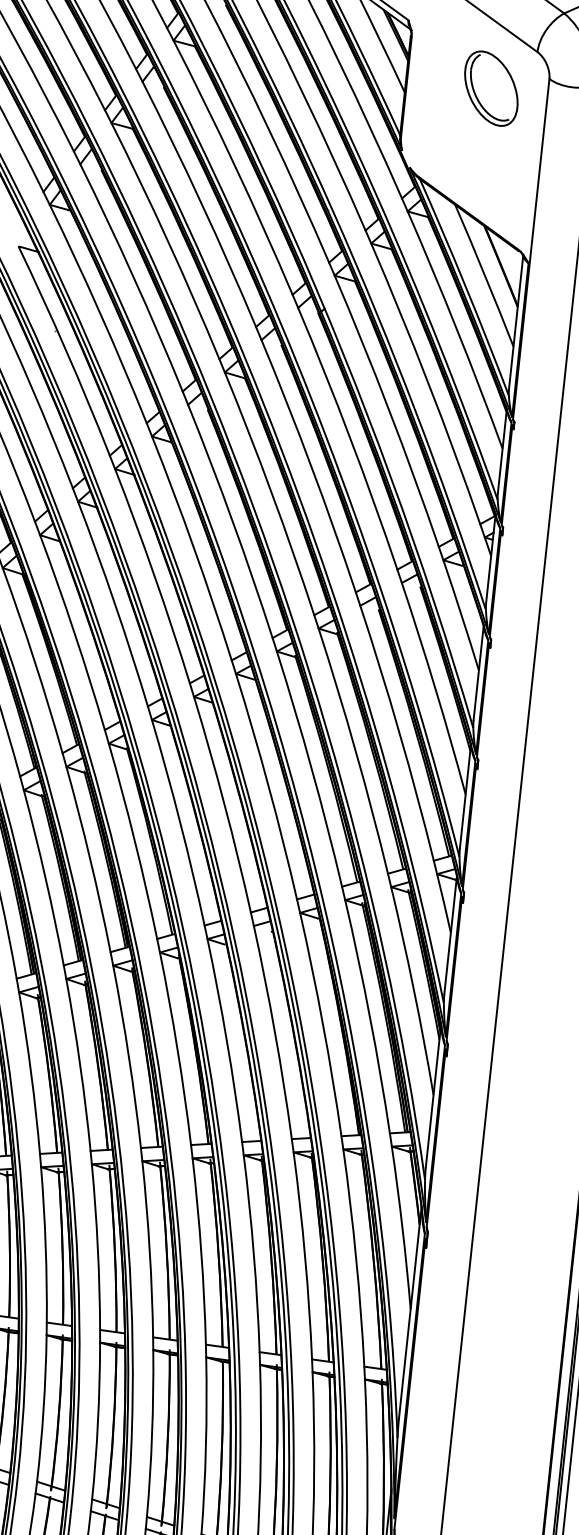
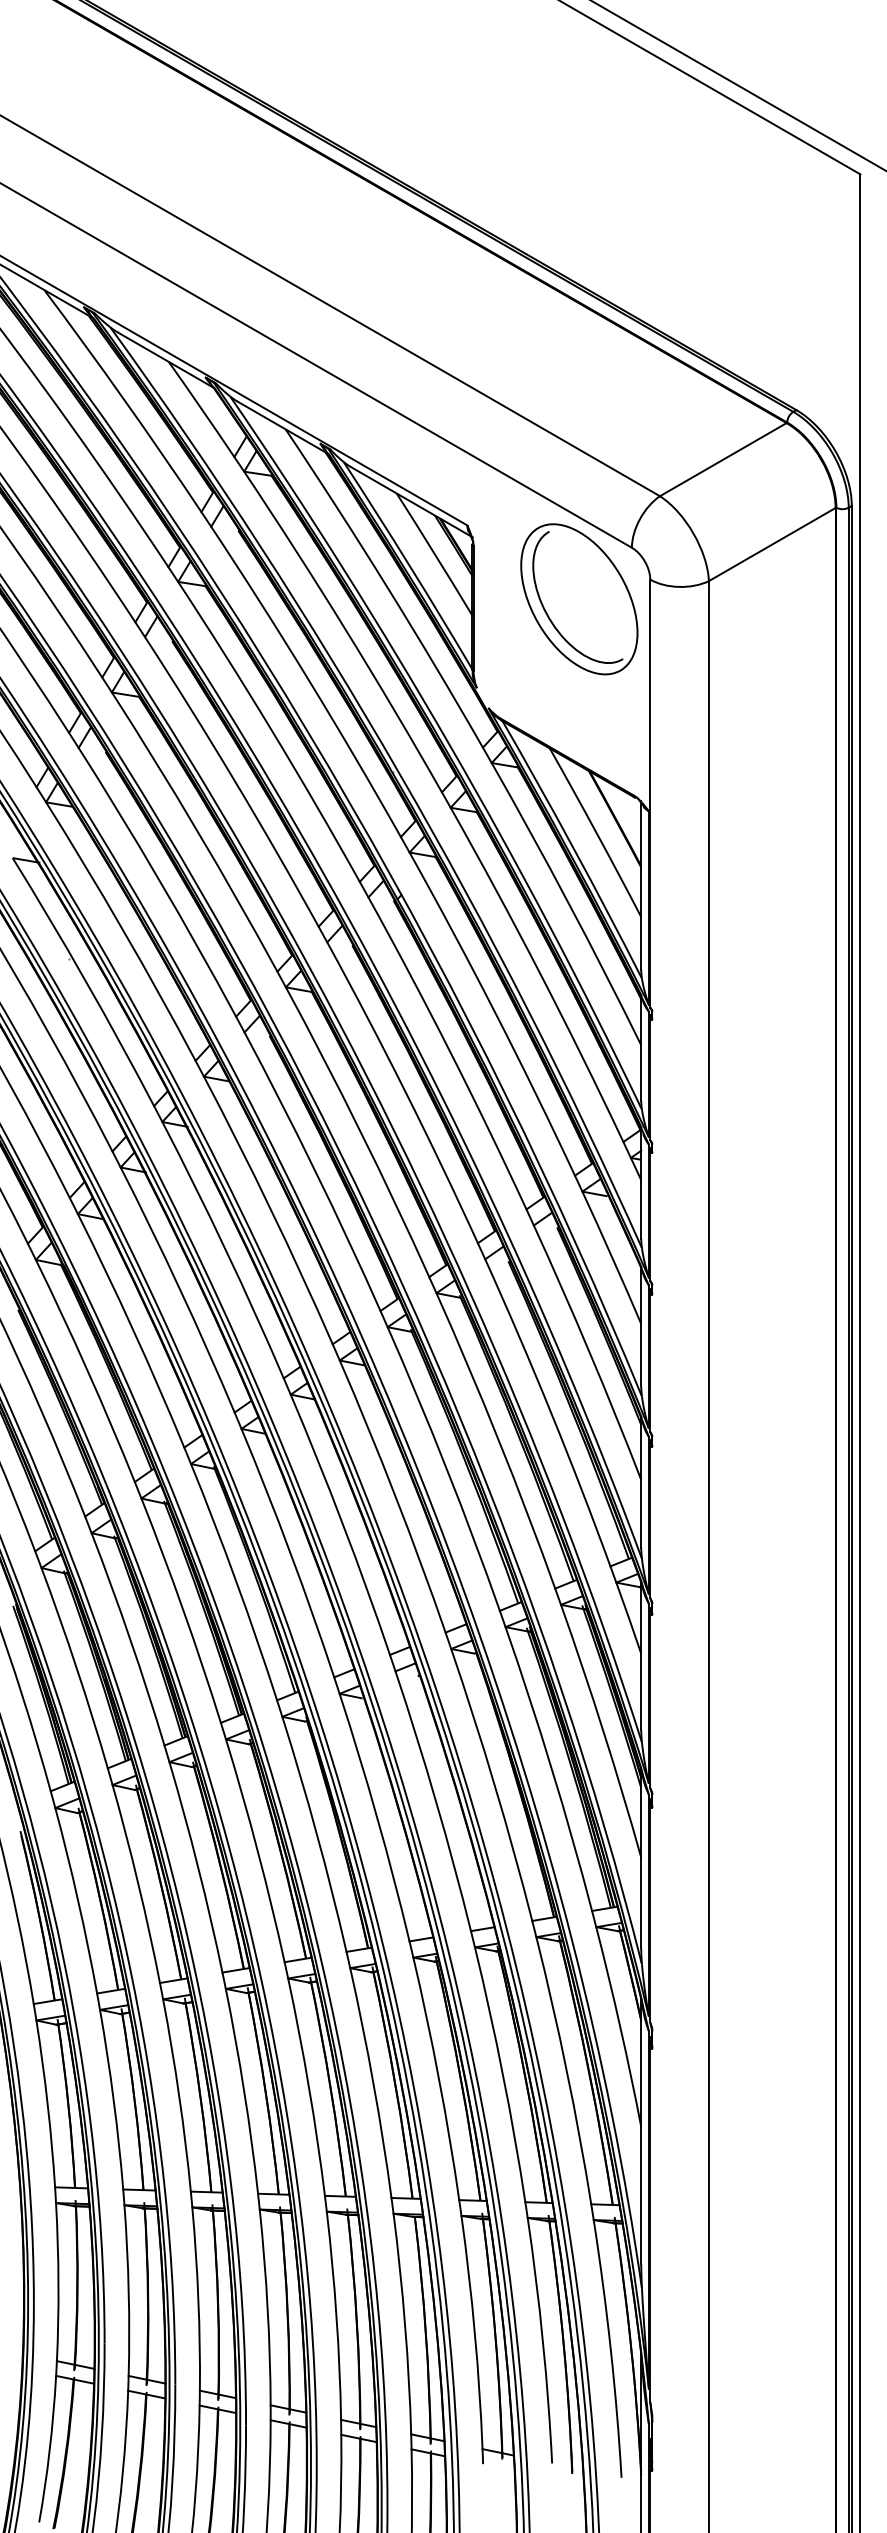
part: (491, 88) -> (579, 599), size x1.67

